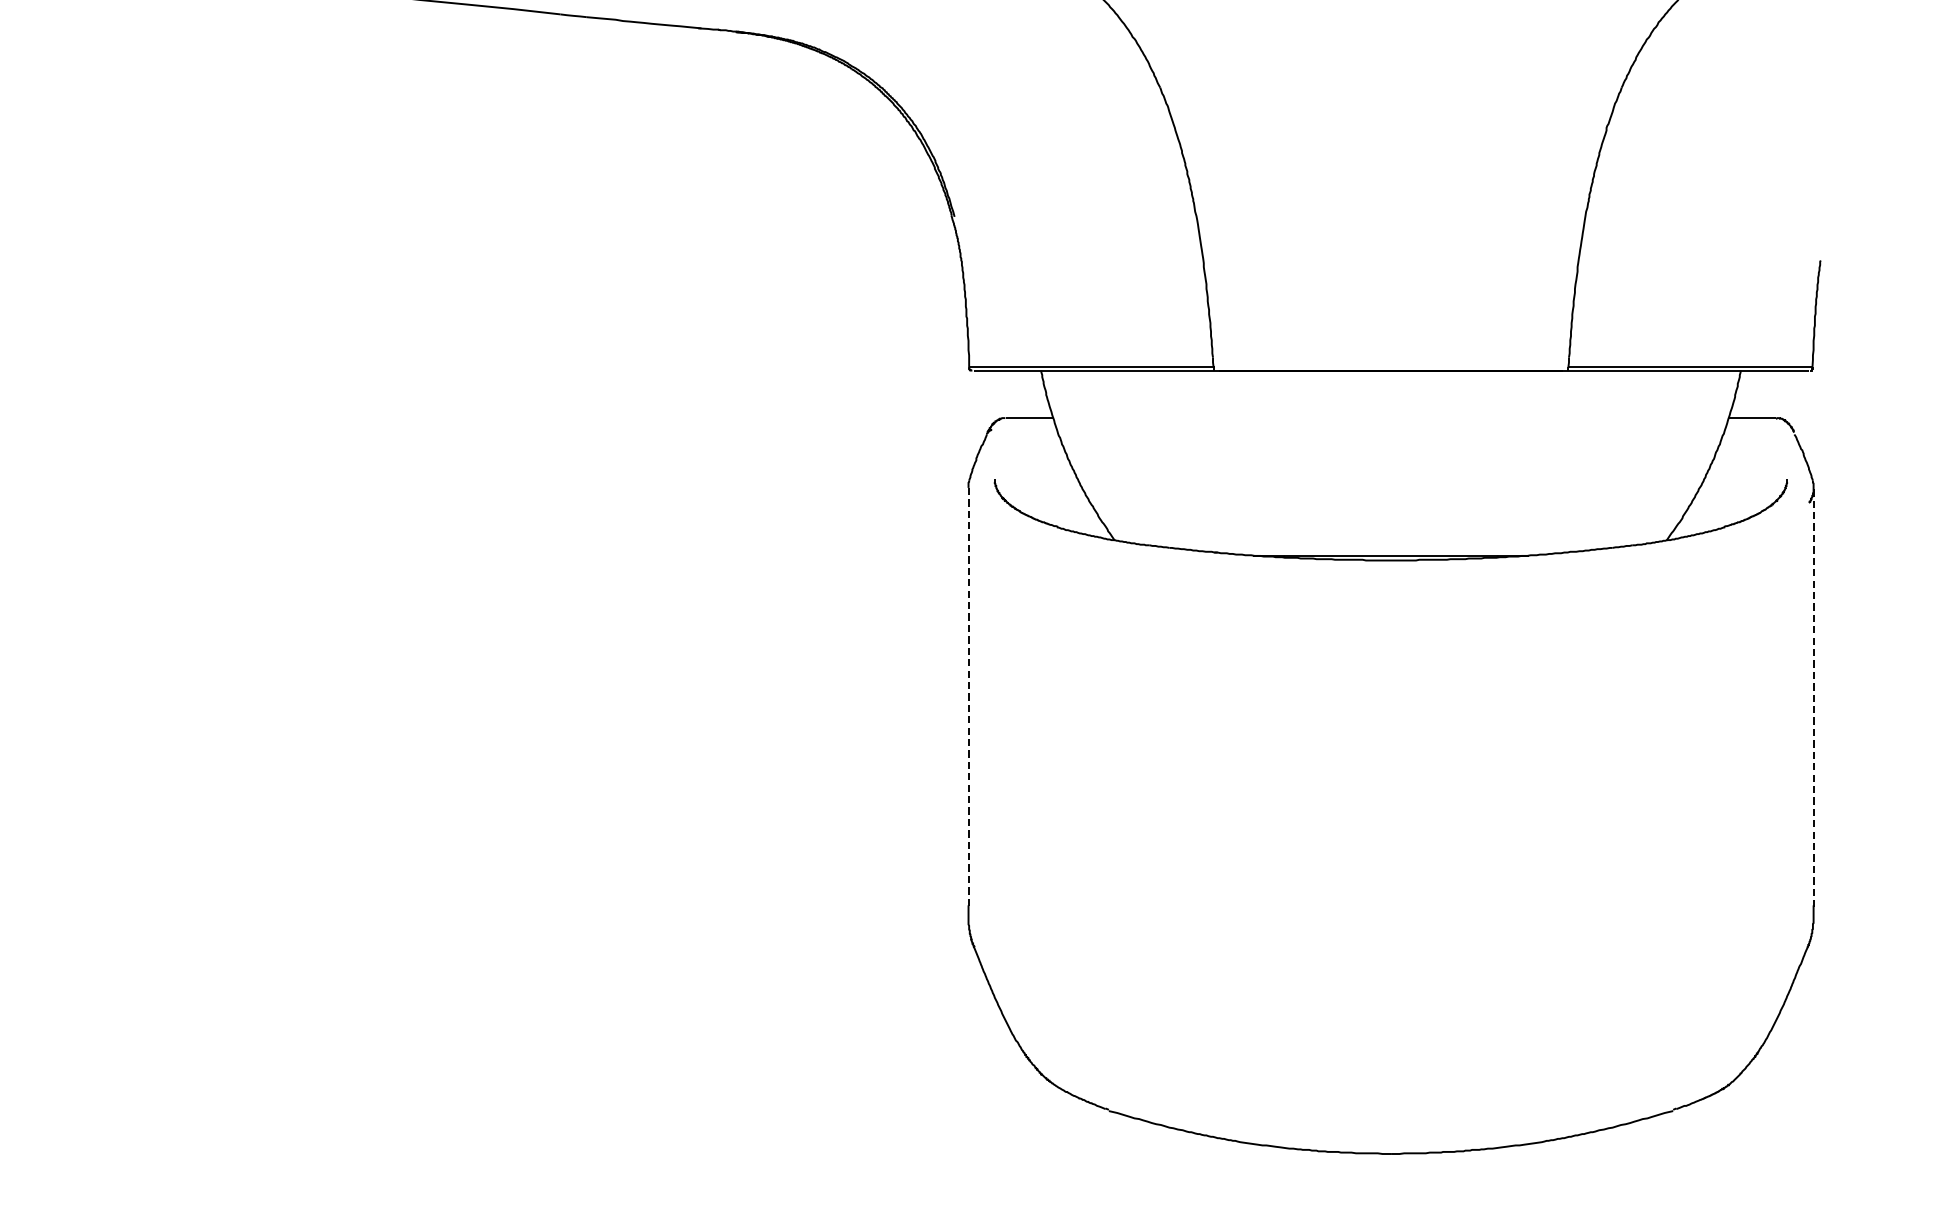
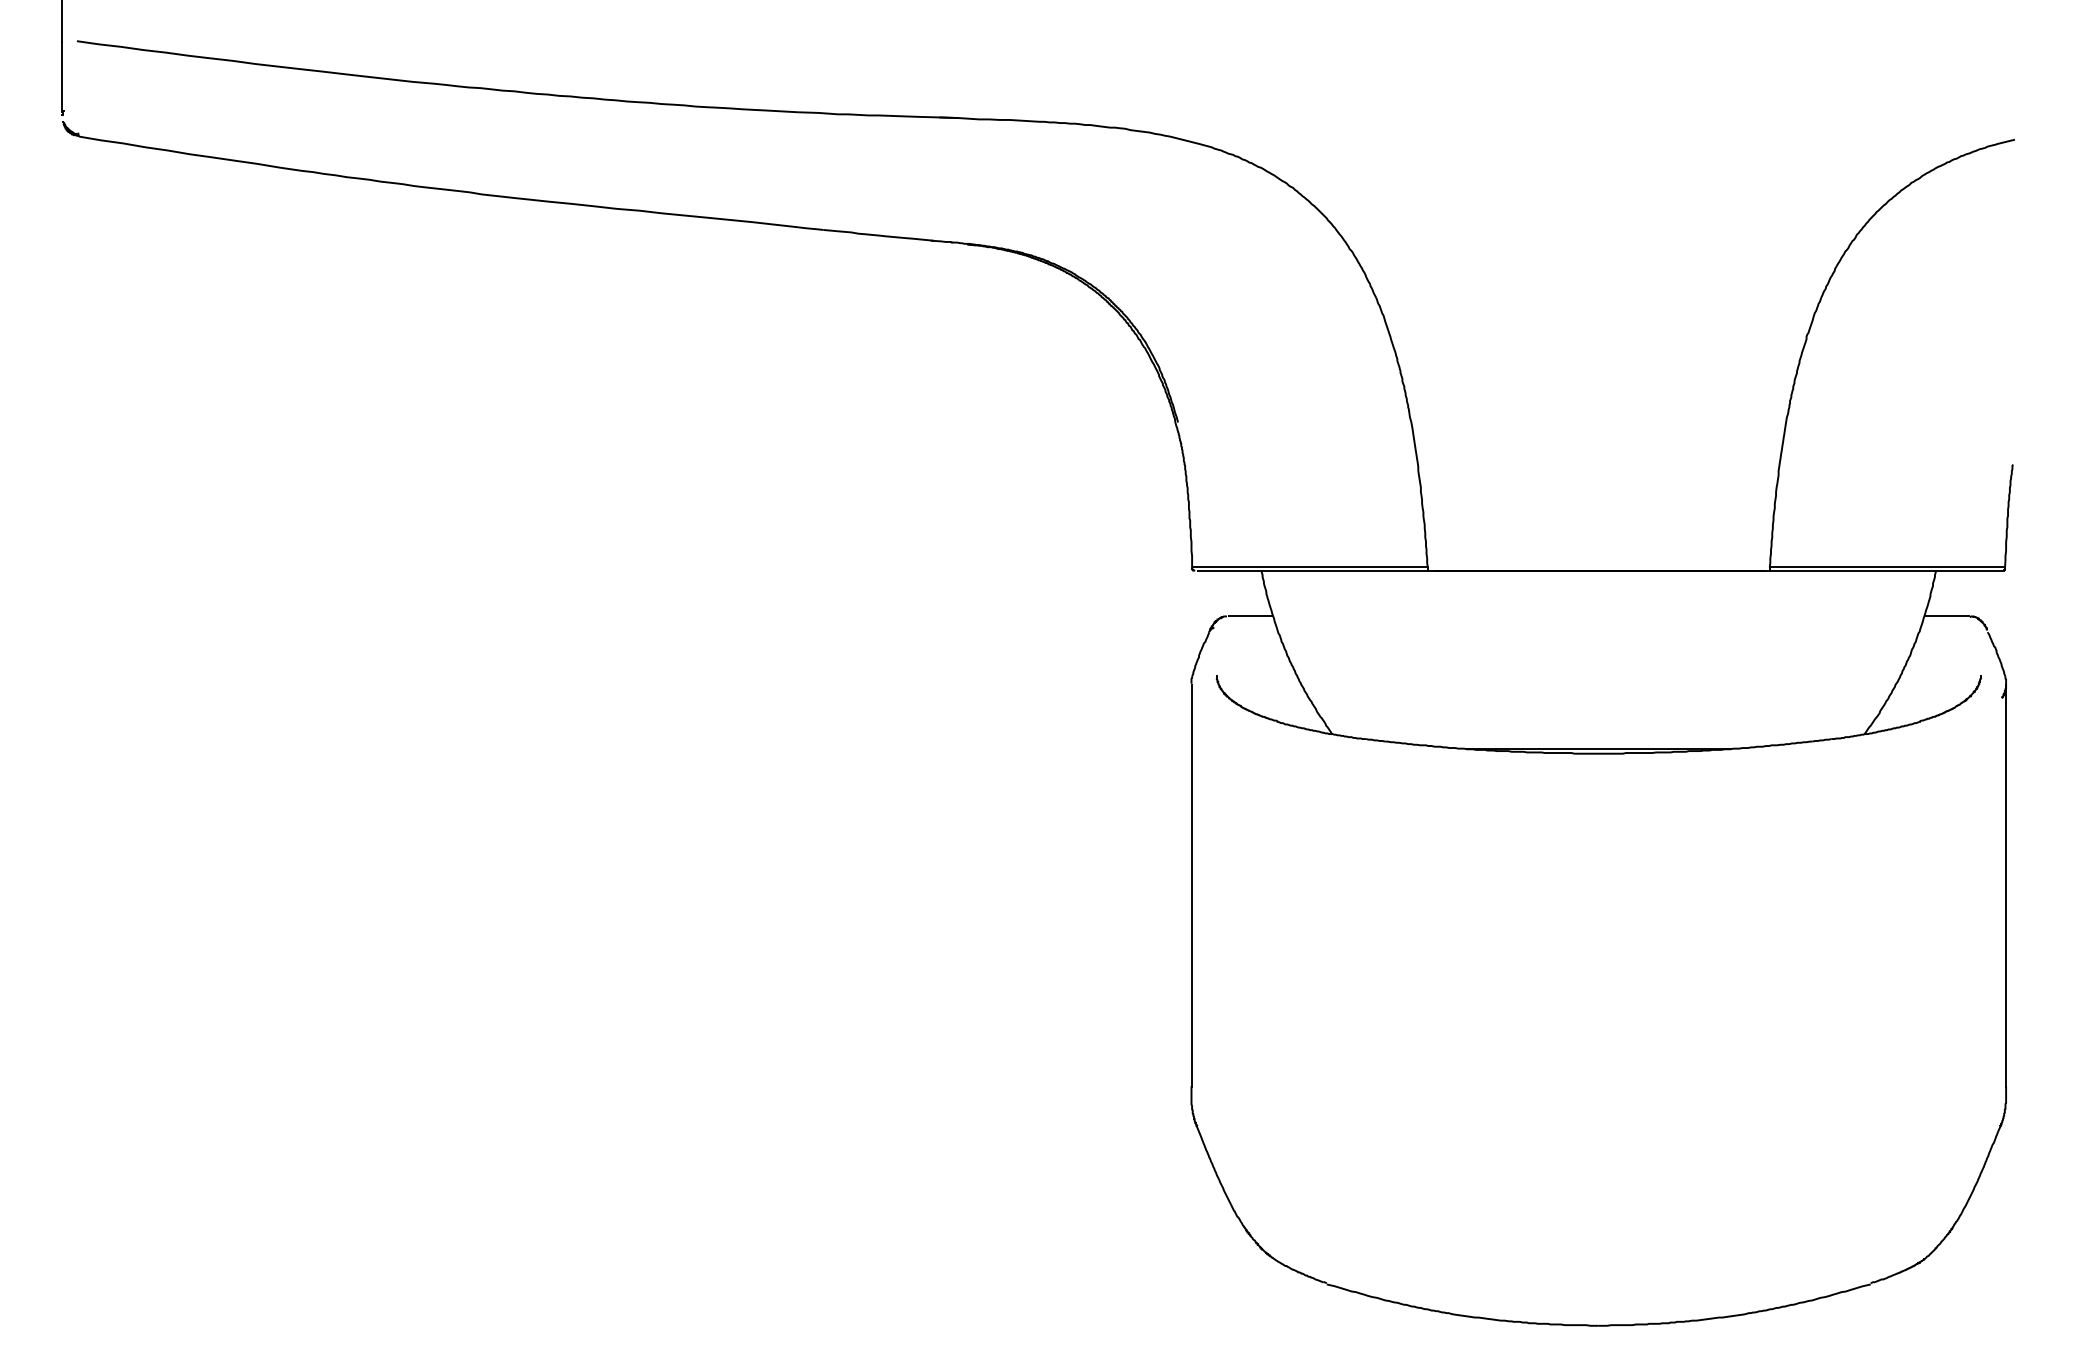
line: (1813, 697) -> (2006, 885), dashed -> solid
line: (968, 698) -> (1191, 886), dashed -> solid

